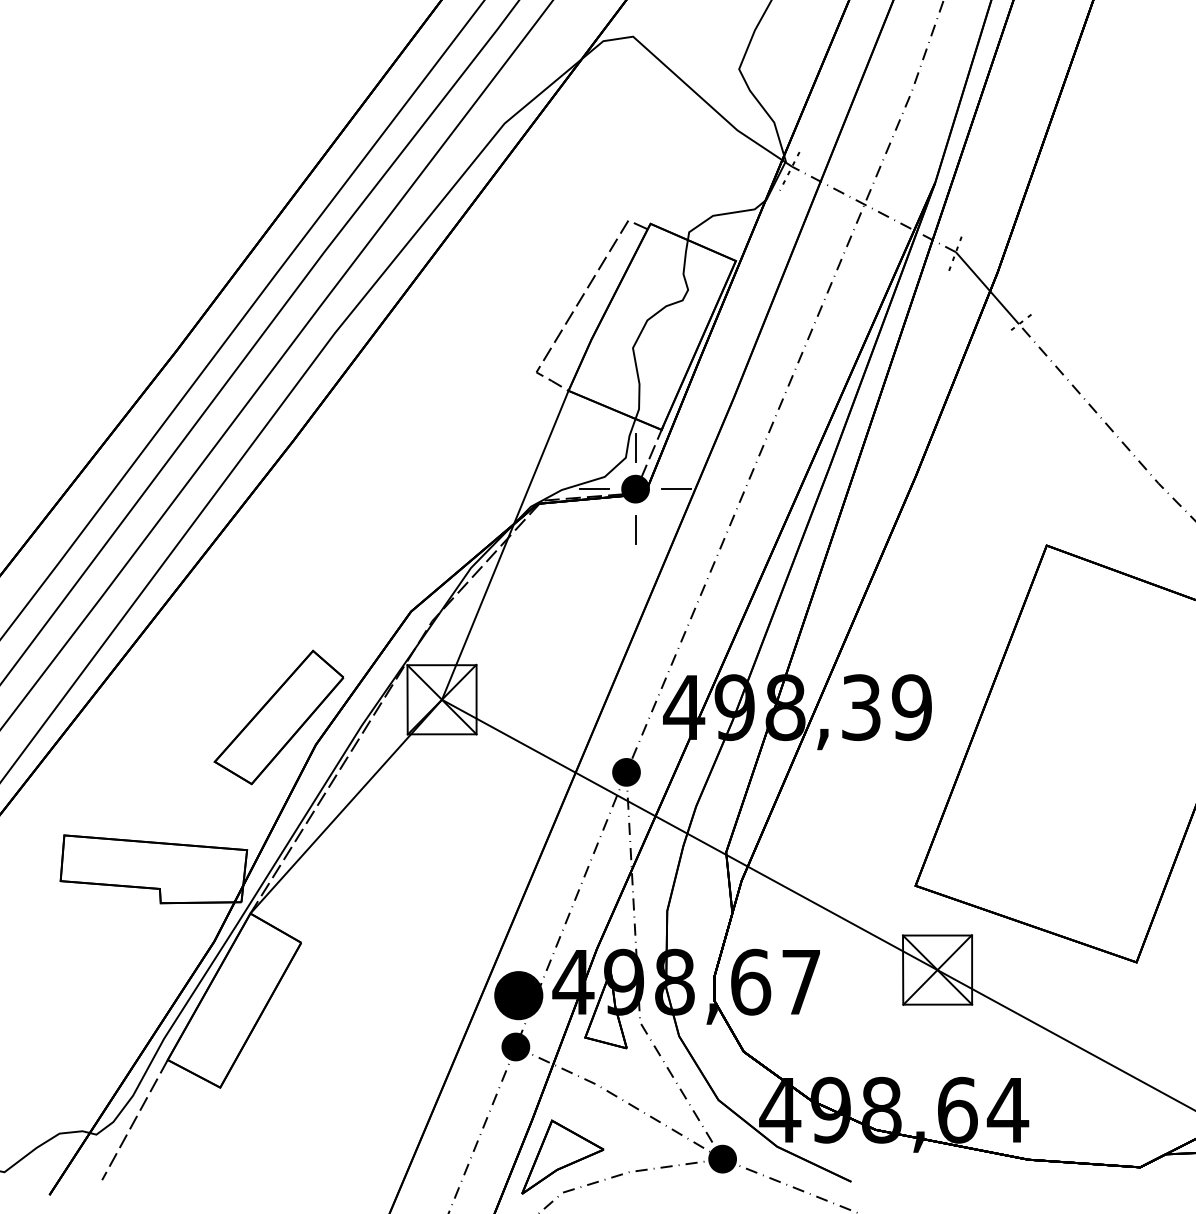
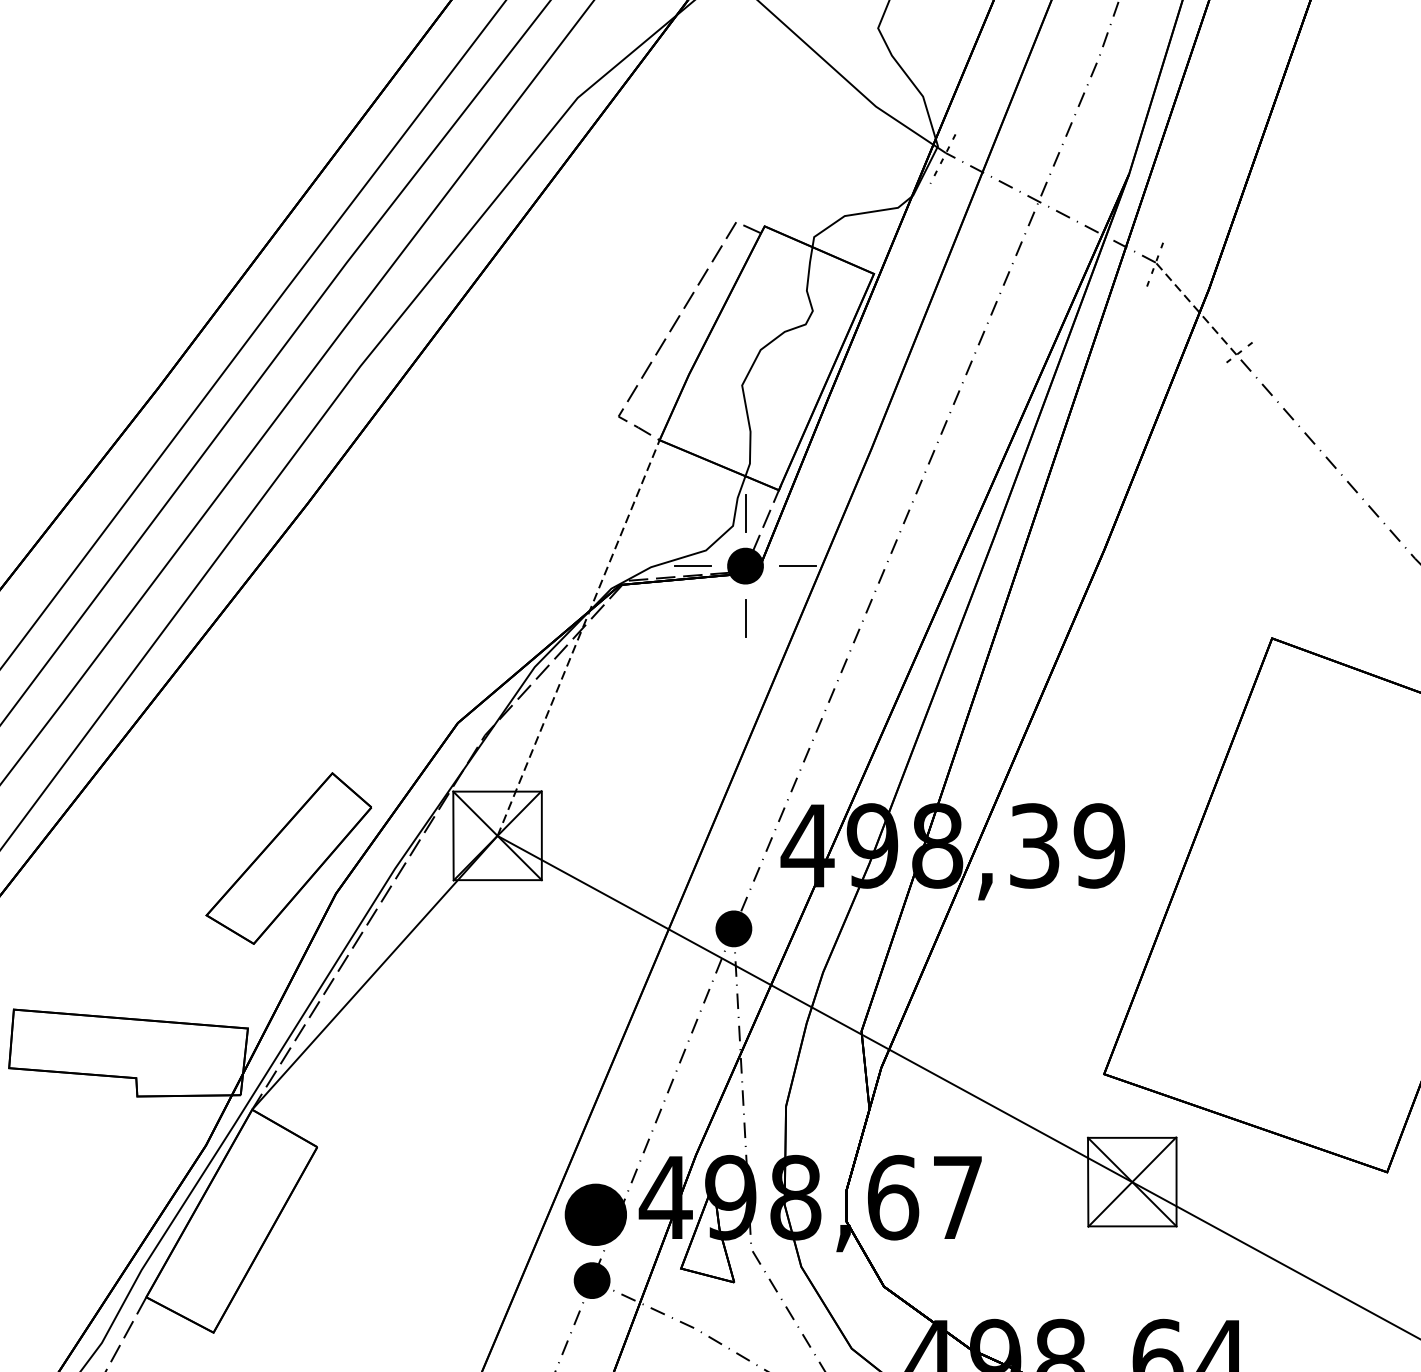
line: (987, 288) -> (1196, 309), solid -> dashed
line: (505, 545) -> (578, 638), solid -> dashed

